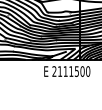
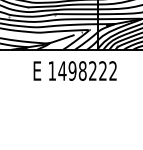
text: (71, 71) -> (83, 70), 2111500 -> 1498222

